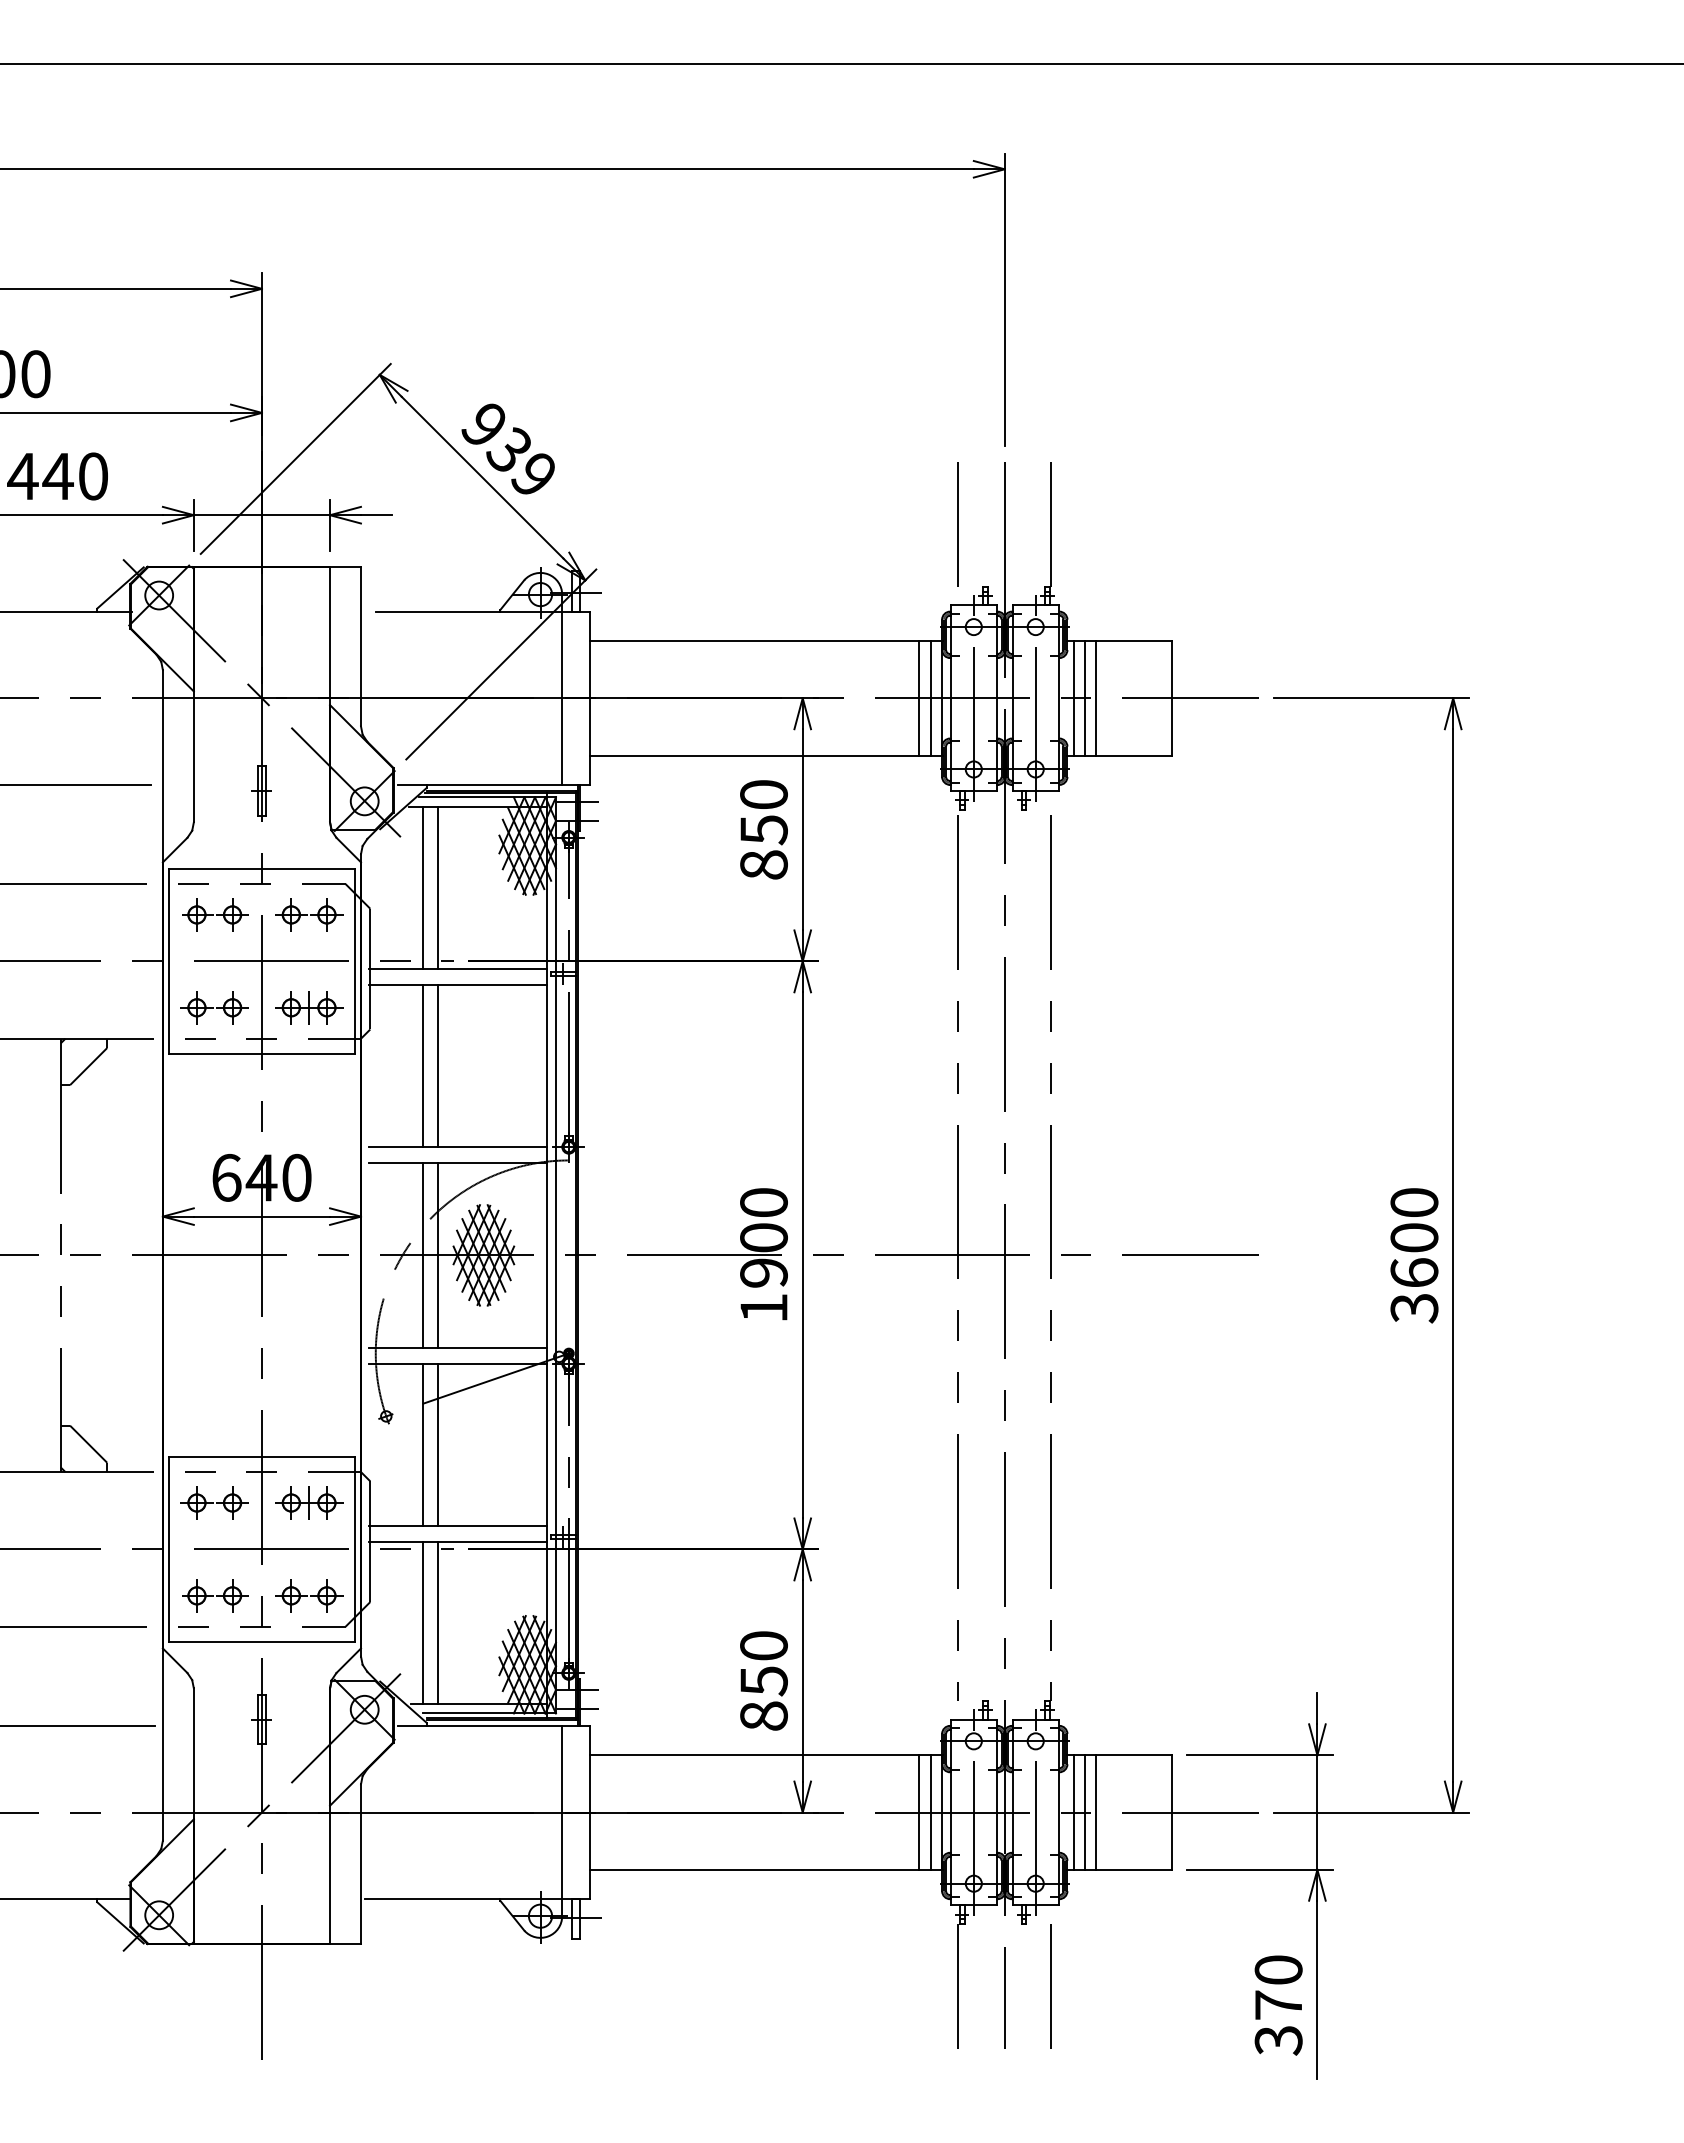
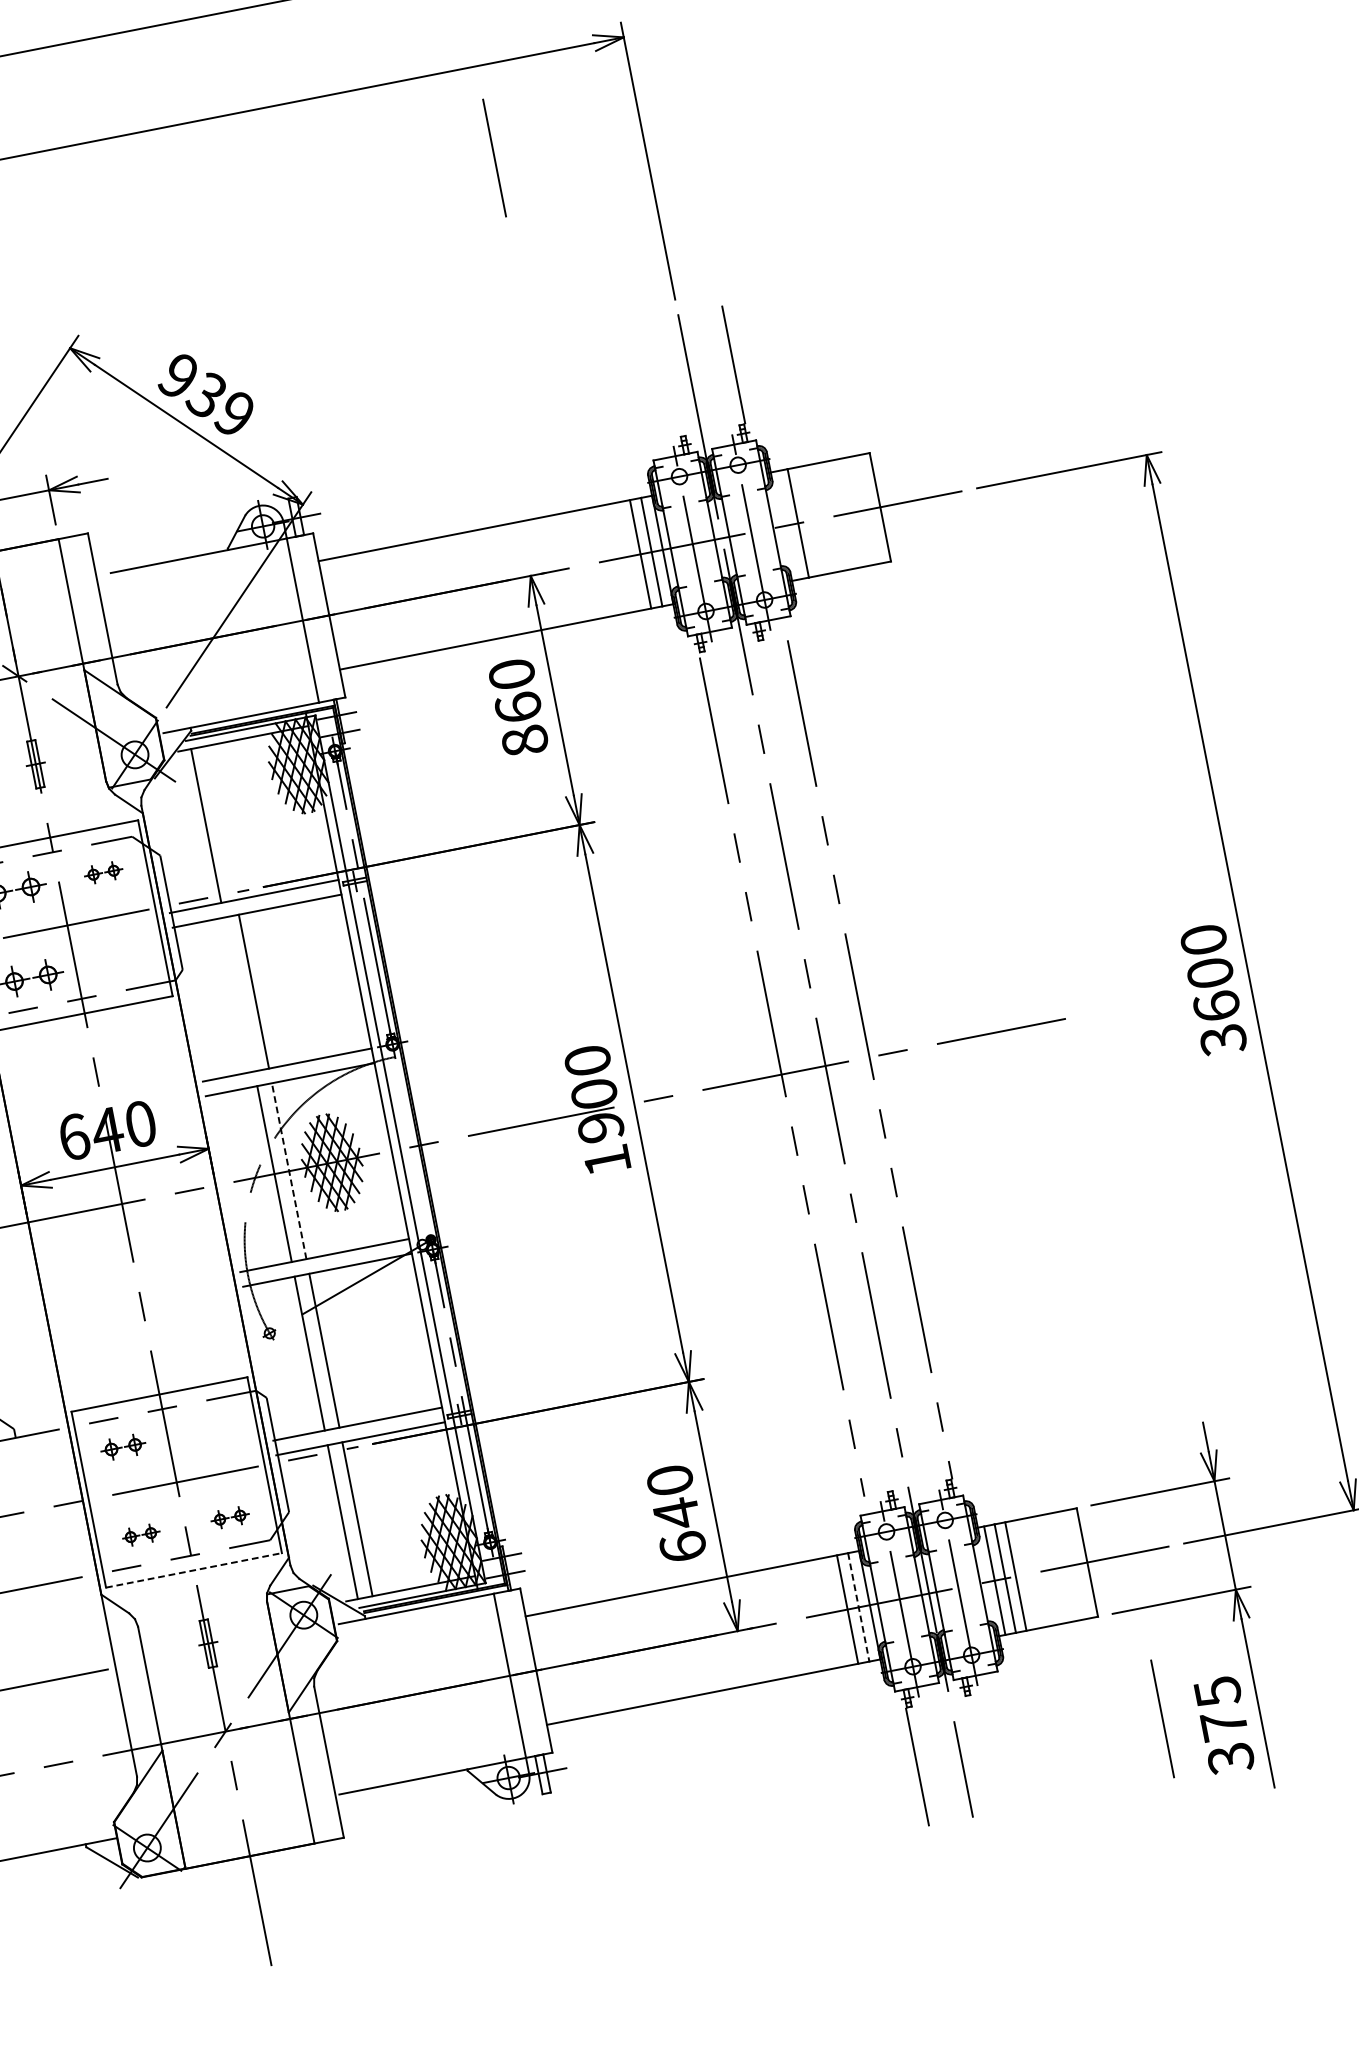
line: (957, 524) -> (493, 158), moved
line: (1074, 698) -> (788, 525), removed
line: (1096, 698) -> (808, 521), removed
text: (763, 830) -> (518, 708), 850 -> 860
line: (438, 887) -> (220, 822), removed
part: (309, 914) -> (103, 872), size x0.6
part: (309, 1007) -> (121, 960), removed
line: (422, 1065) -> (238, 994), removed
line: (438, 1255) -> (289, 1171), solid -> dashed
part: (214, 1502) -> (123, 1446), size x0.7
part: (309, 1502) -> (213, 1429), removed
part: (215, 1595) -> (141, 1534), size x0.6
part: (309, 1595) -> (230, 1517), size x0.6
line: (261, 1642) -> (193, 1570), solid -> dashed
text: (763, 1697) -> (679, 1529), 850 -> 640
line: (930, 1813) -> (858, 1608), solid -> dashed
text: (1278, 1970) -> (1217, 1692), 370 -> 375
line: (1050, 1986) -> (1161, 1719), moved

